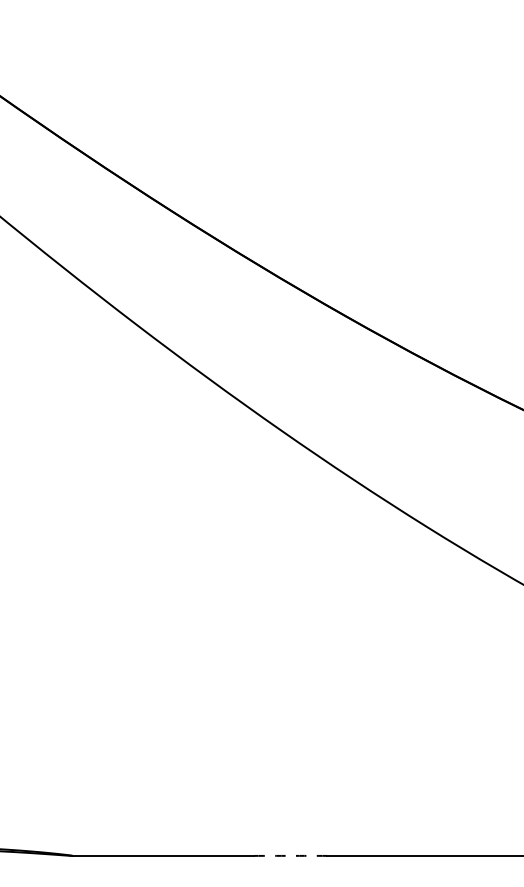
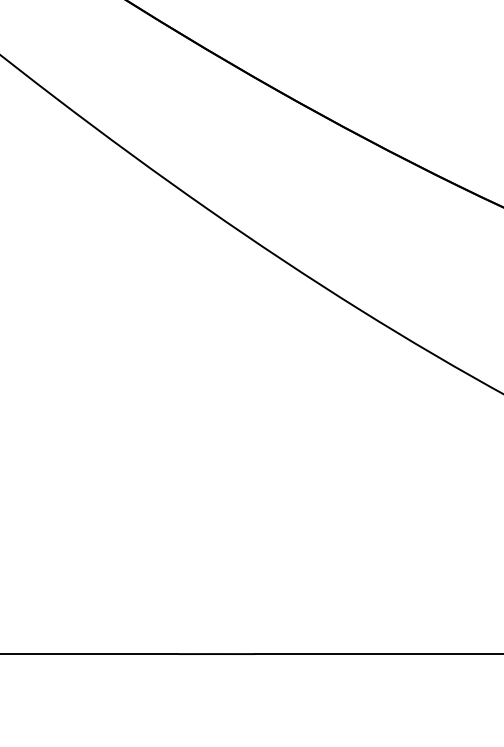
arc: (290, 855) -> (216, 653), dashed -> solid

